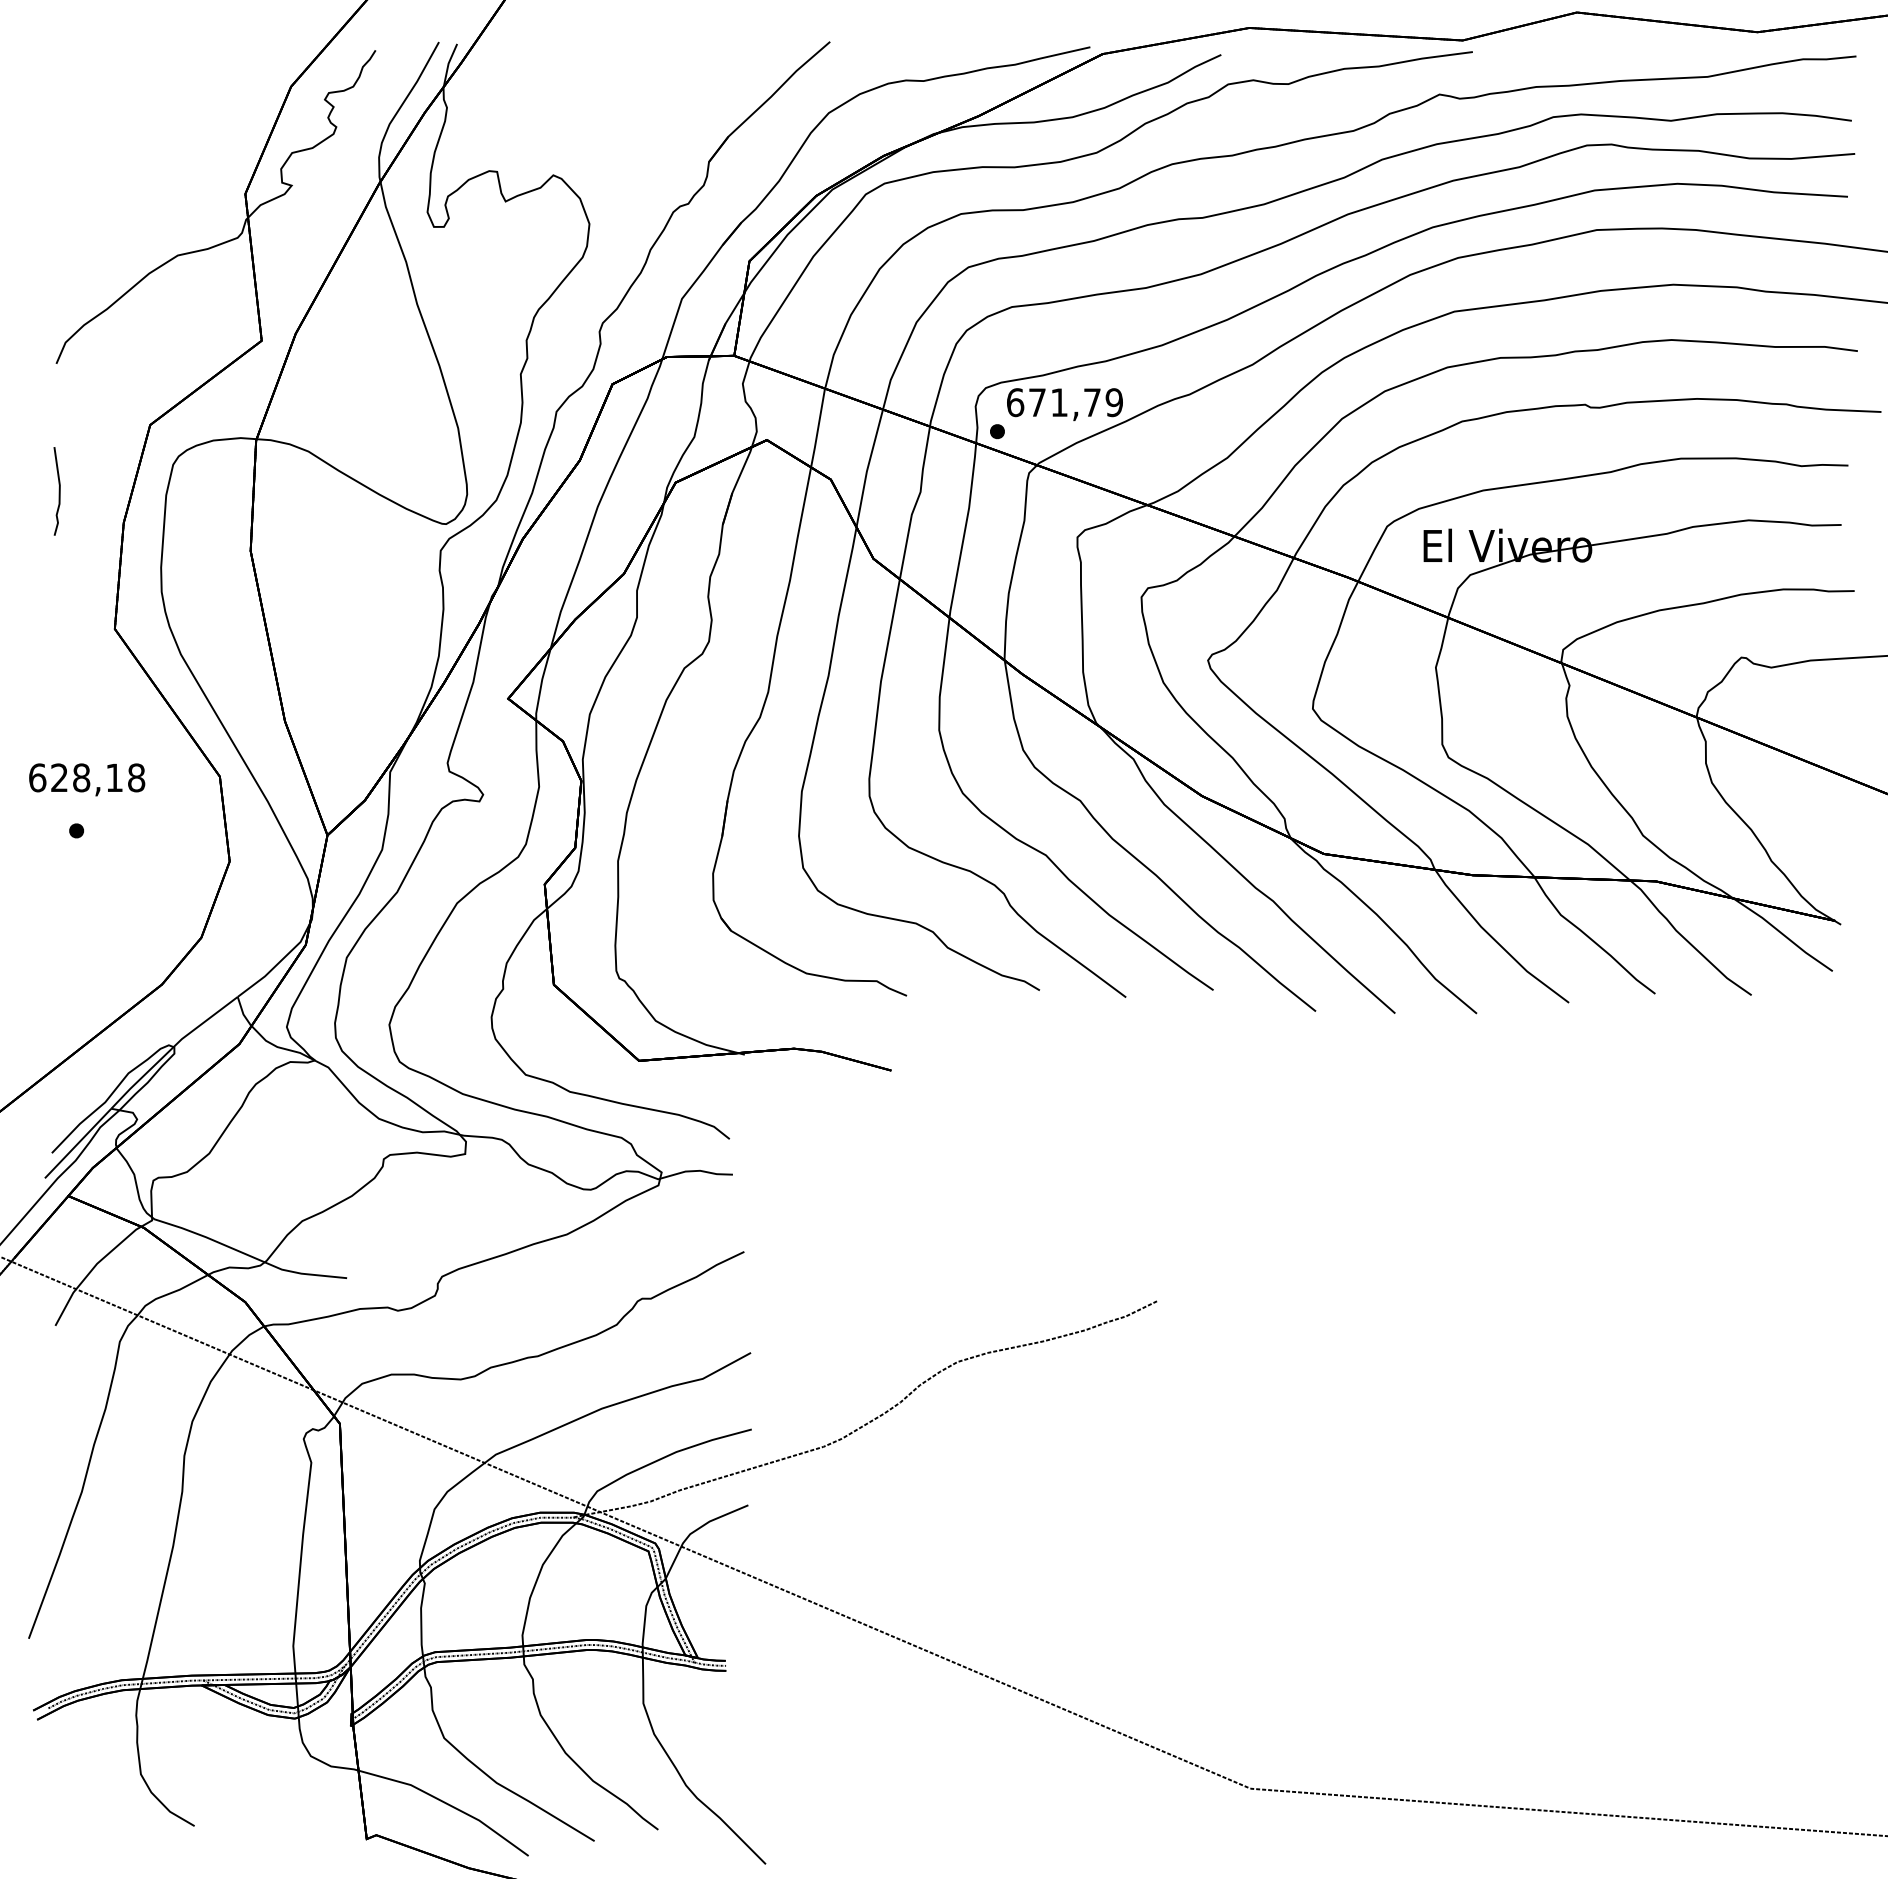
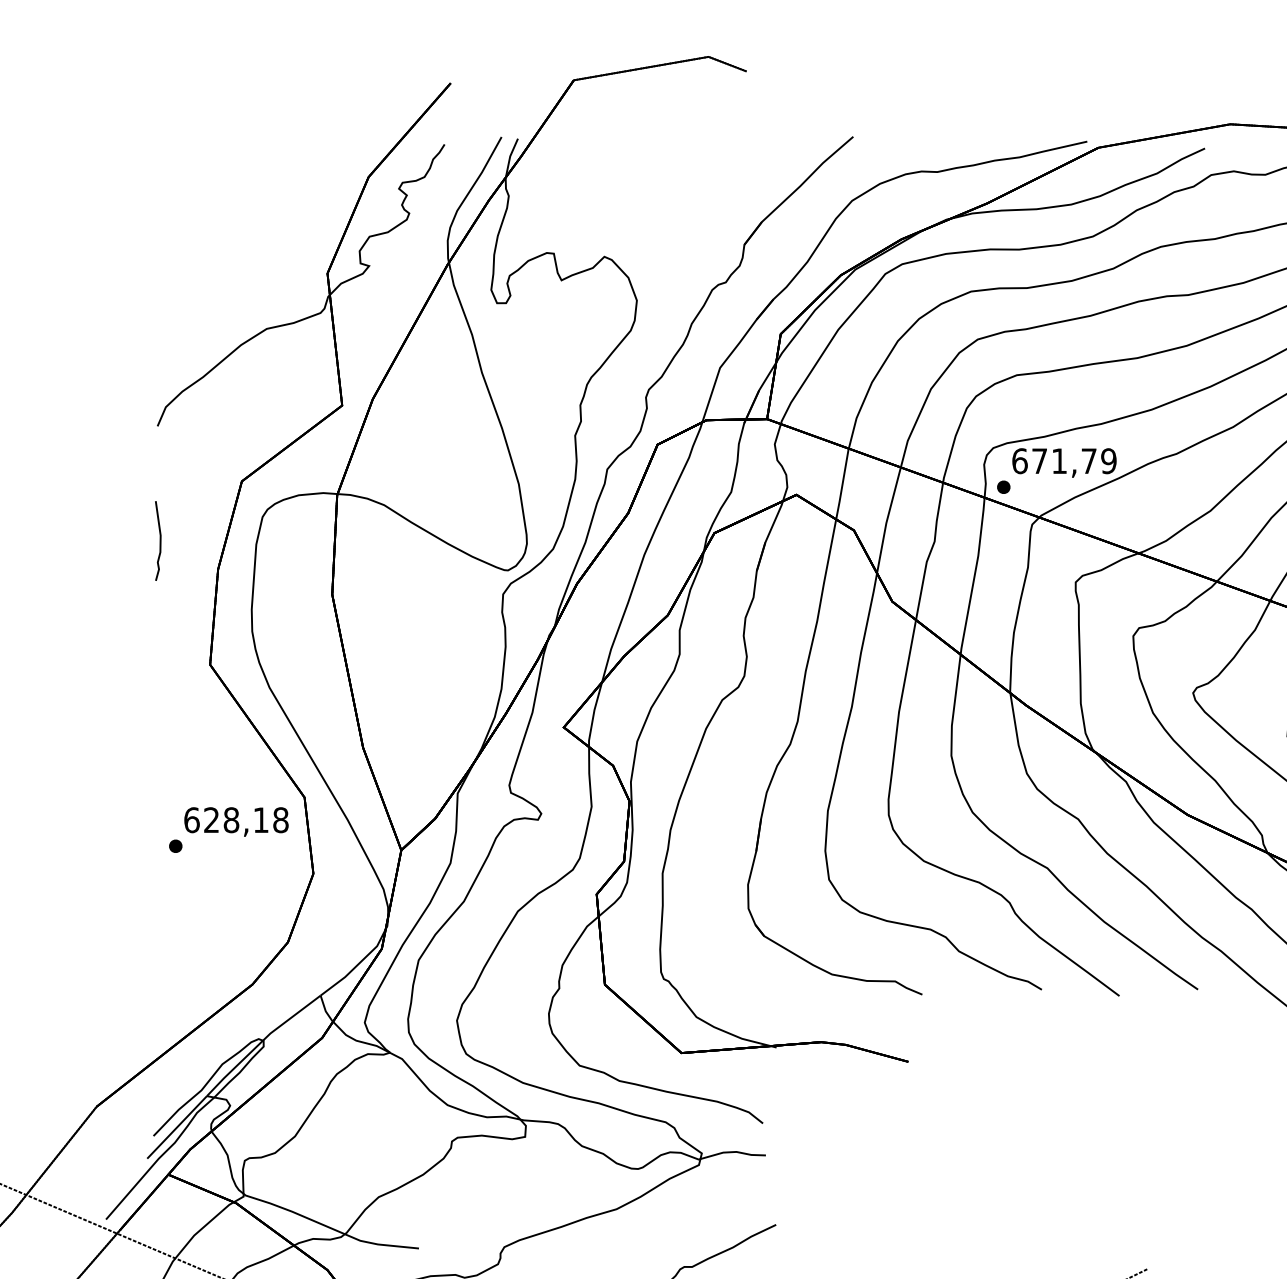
text: (87, 779) -> (236, 821), moved

